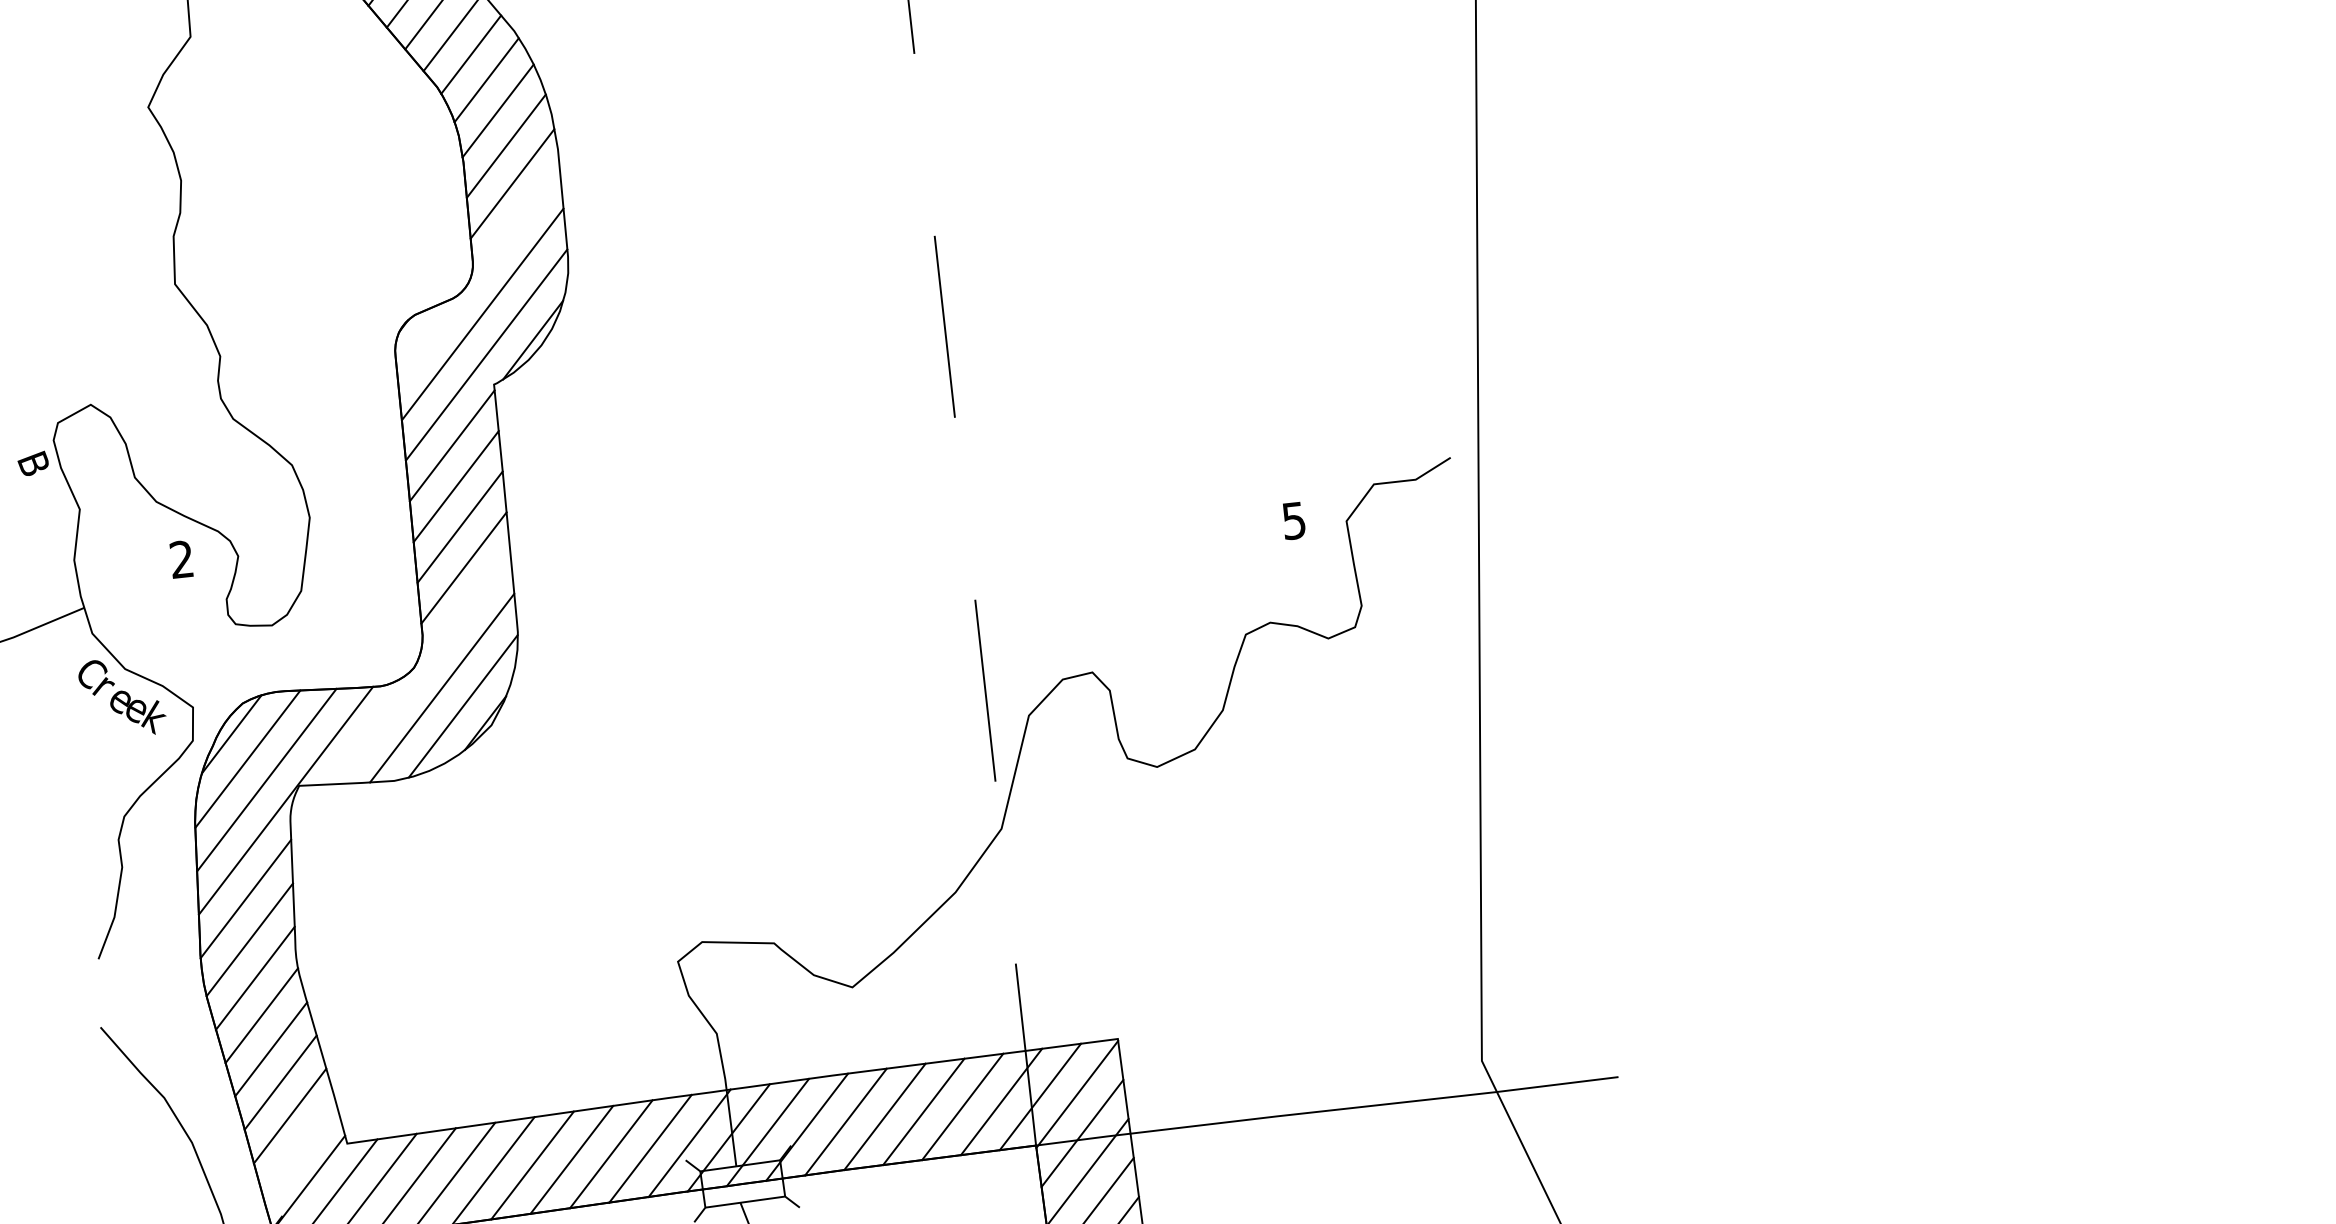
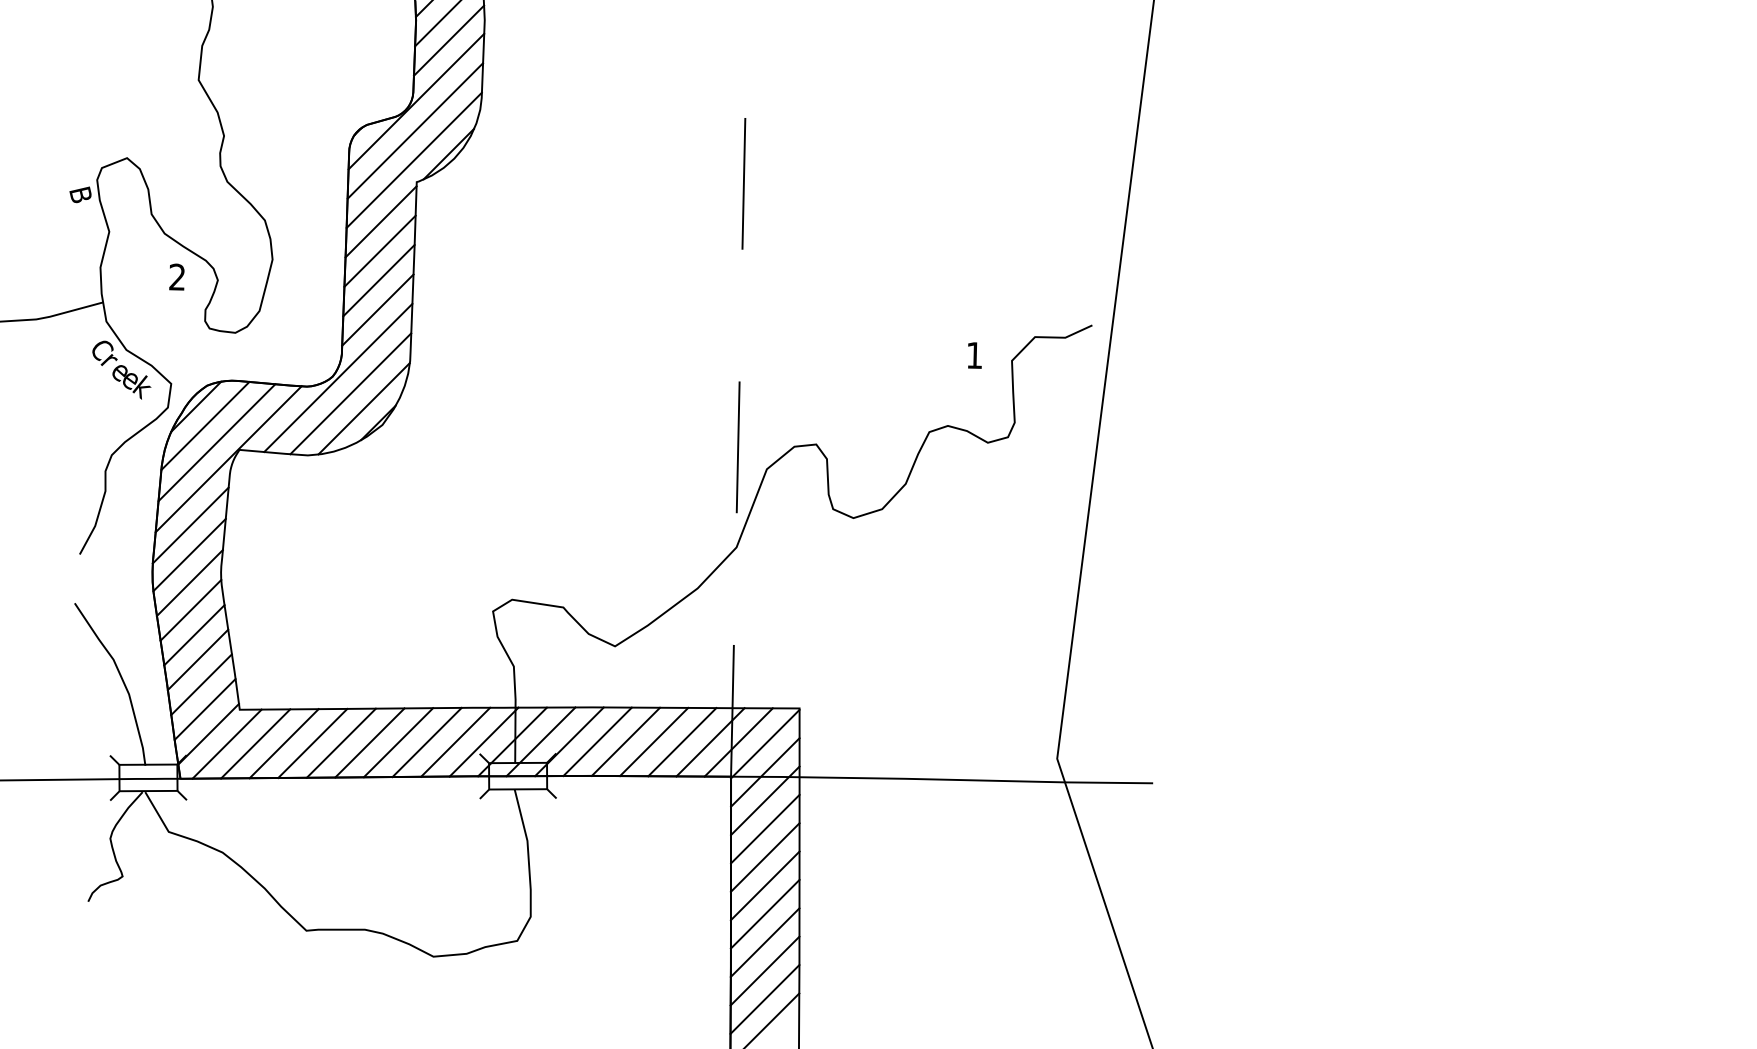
line: (478, 273) -> (416, 101), added
text: (1293, 520) -> (974, 355), 5 -> 1
line: (422, 667) -> (338, 377), added
line: (298, 1149) -> (204, 709), added

